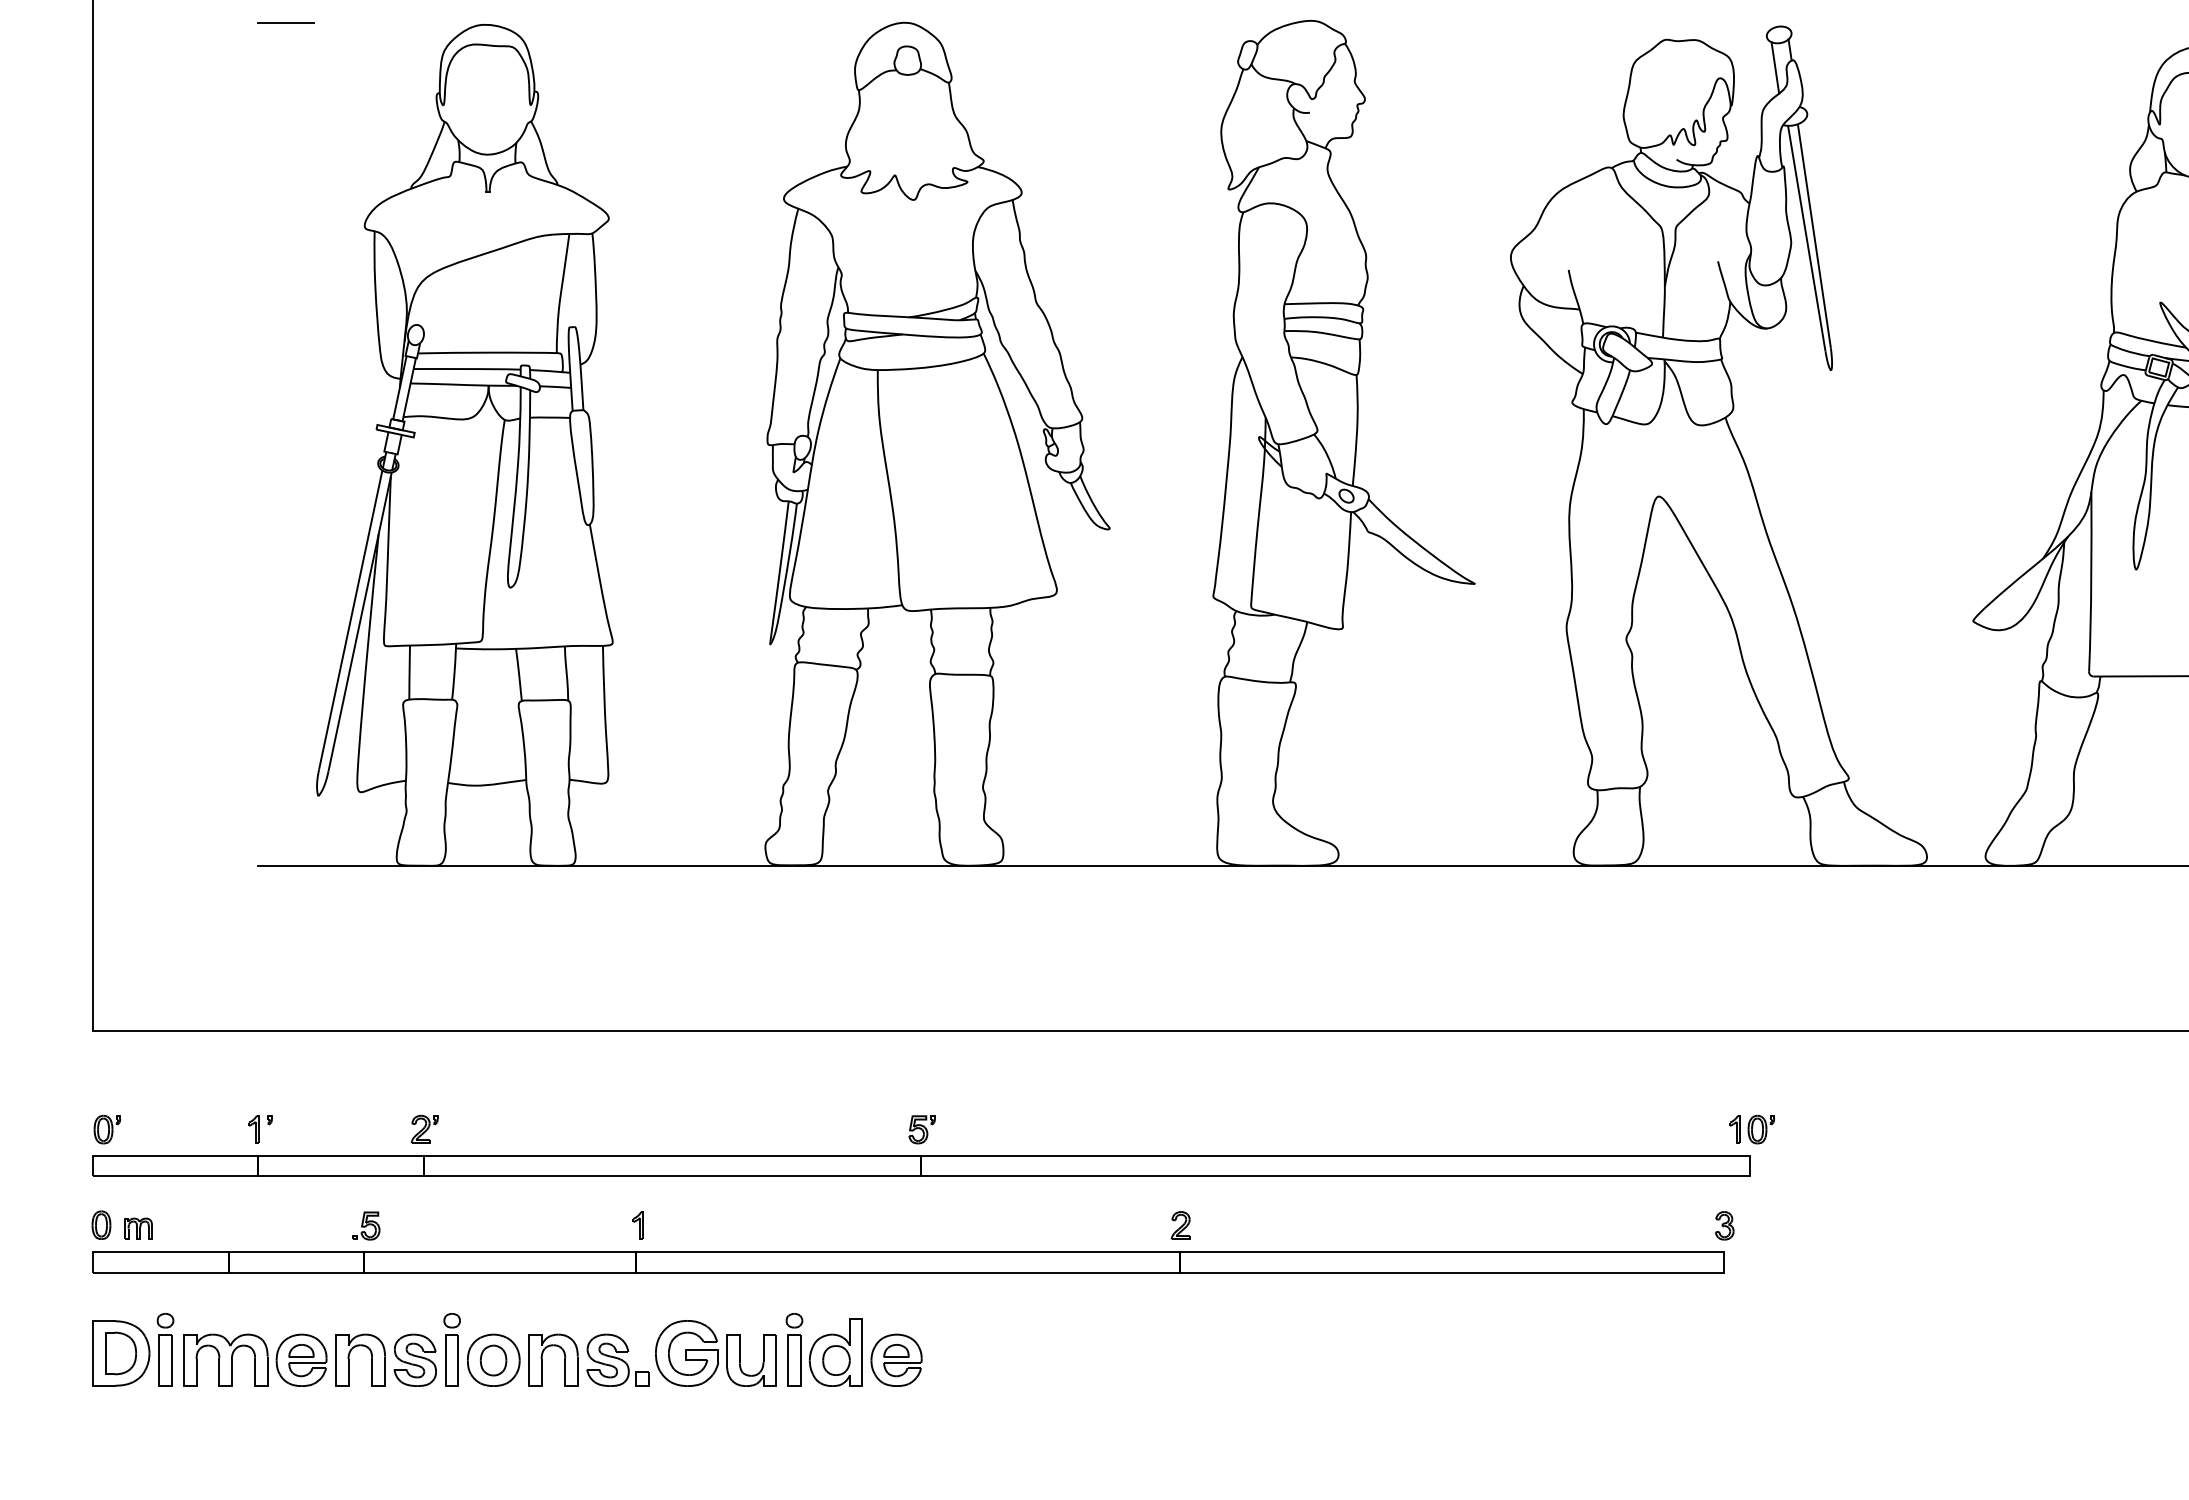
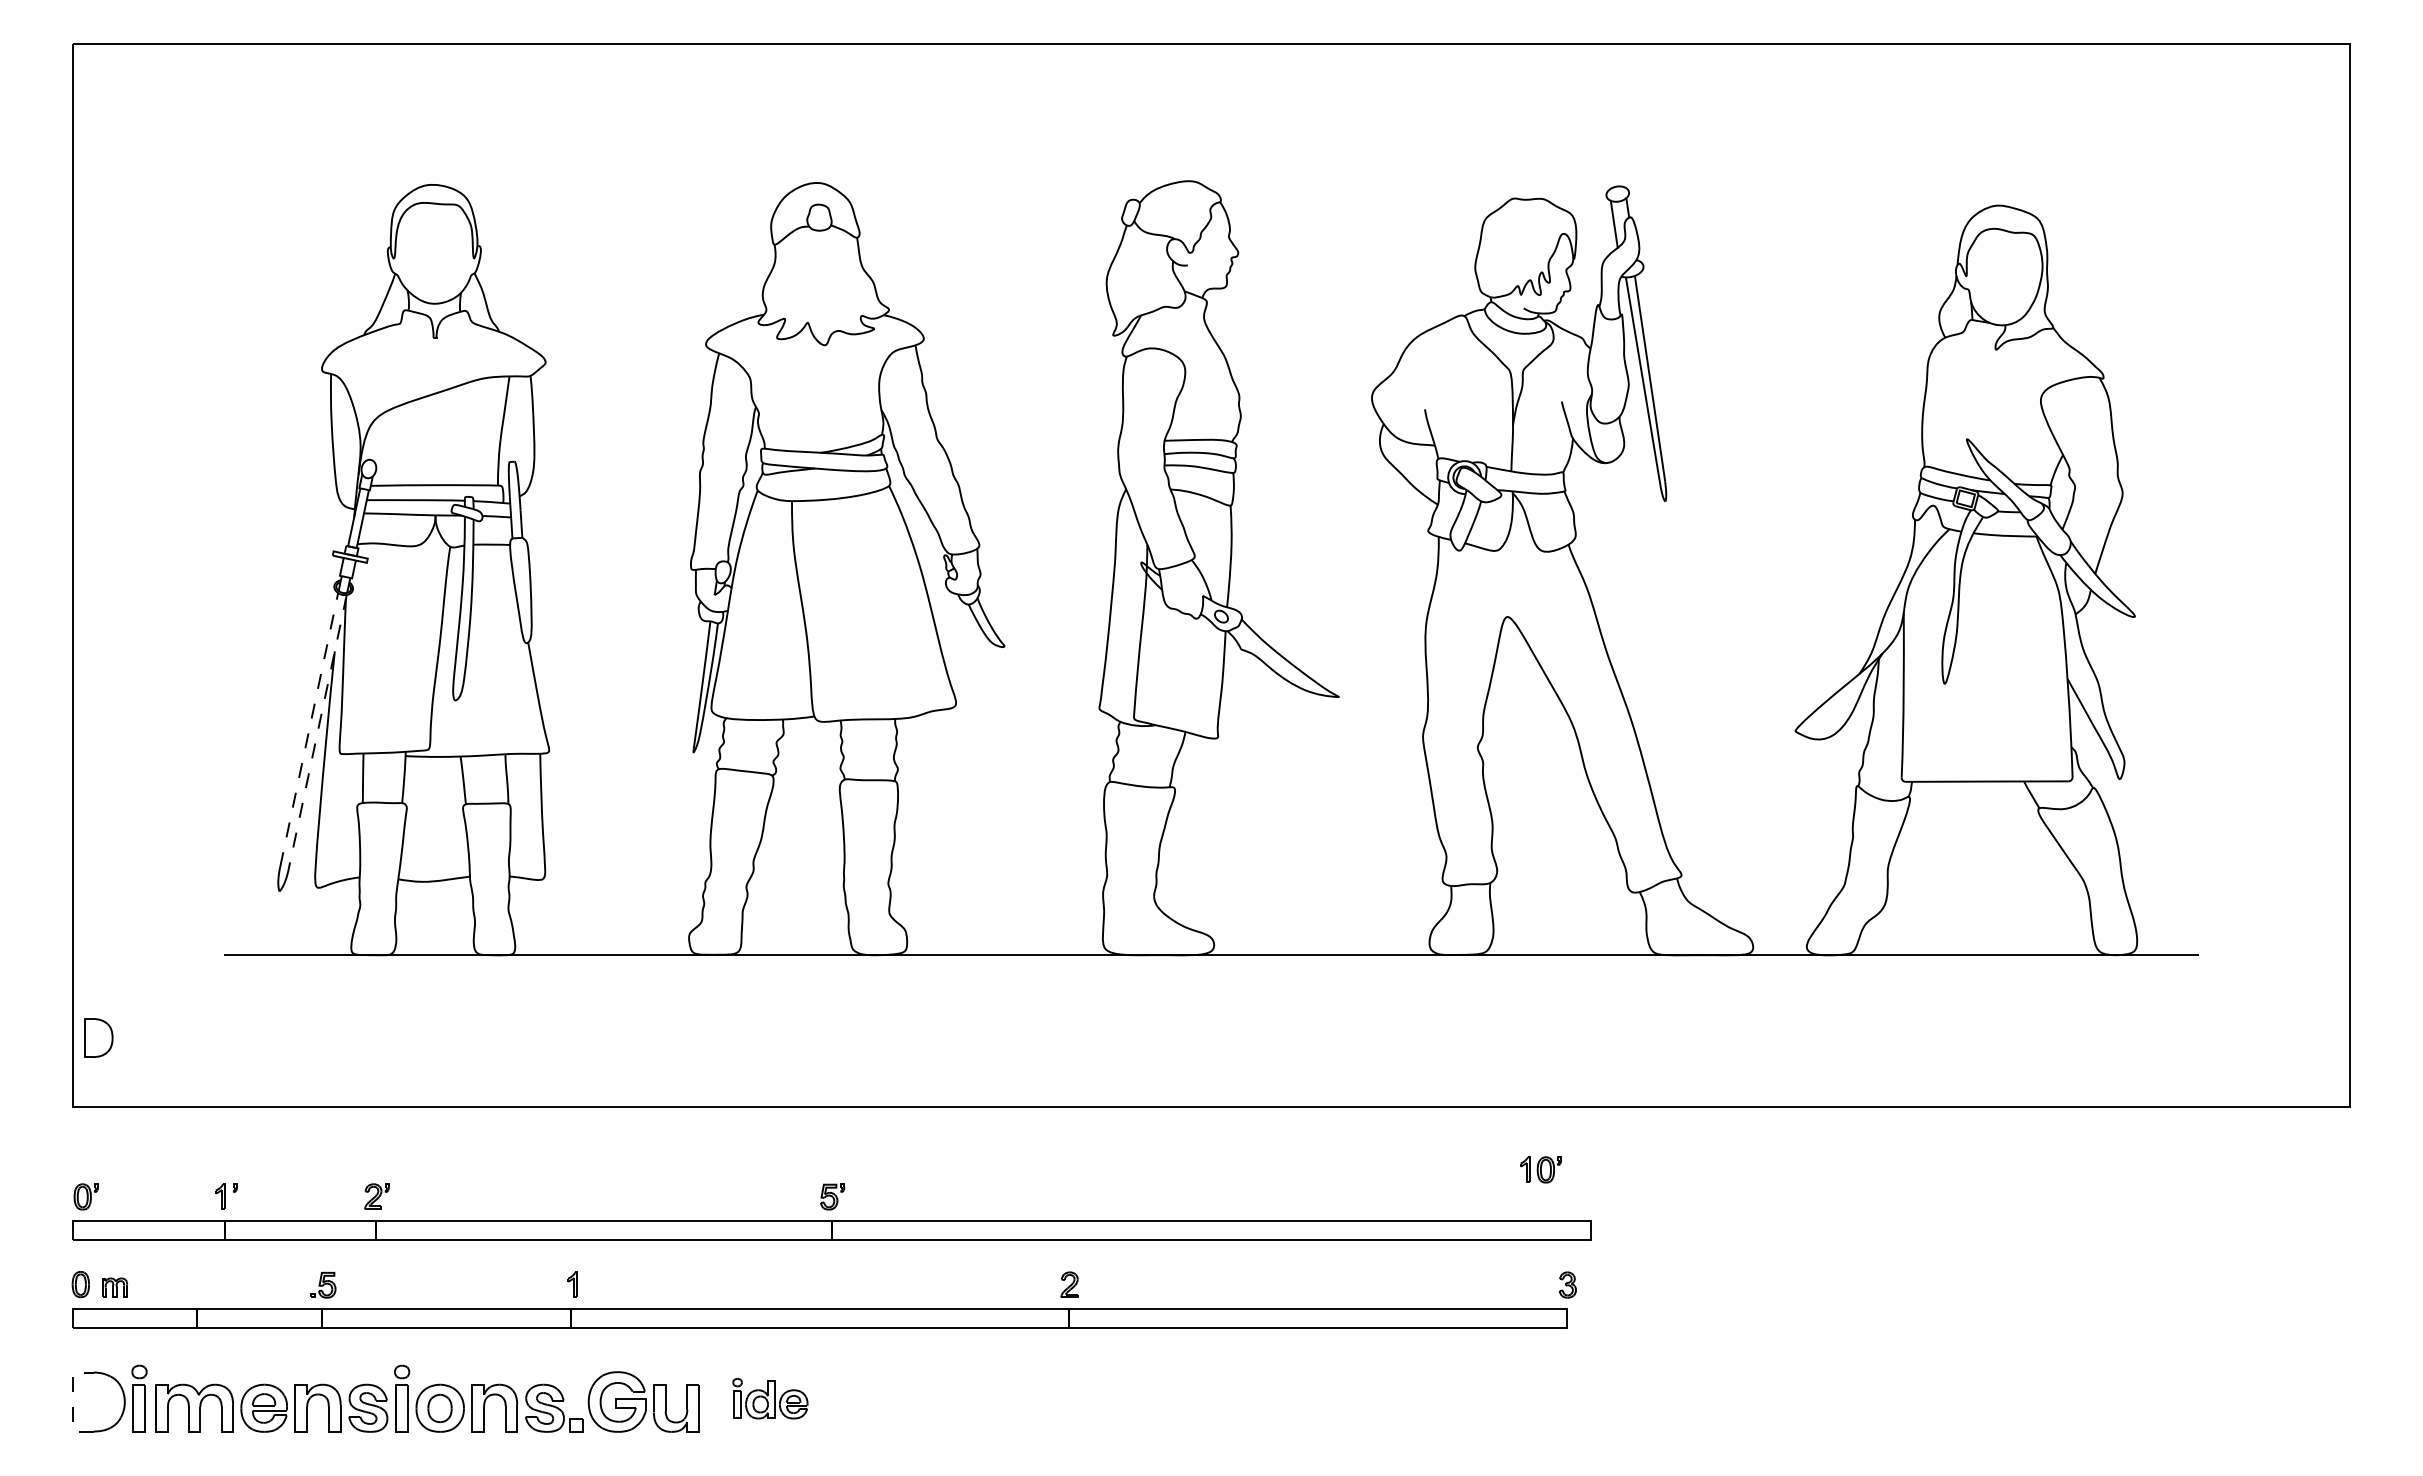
line: (285, 23) -> (249, 183), removed
line: (351, 619) -> (309, 729), solid -> dashed
line: (359, 622) -> (317, 732), solid -> dashed
part: (1751, 1129) -> (1540, 1169), moved
part: (854, 1349) -> (770, 1398), size x0.6
line: (92, 1352) -> (72, 1401), solid -> dashed
part: (120, 1352) -> (98, 1037), moved

